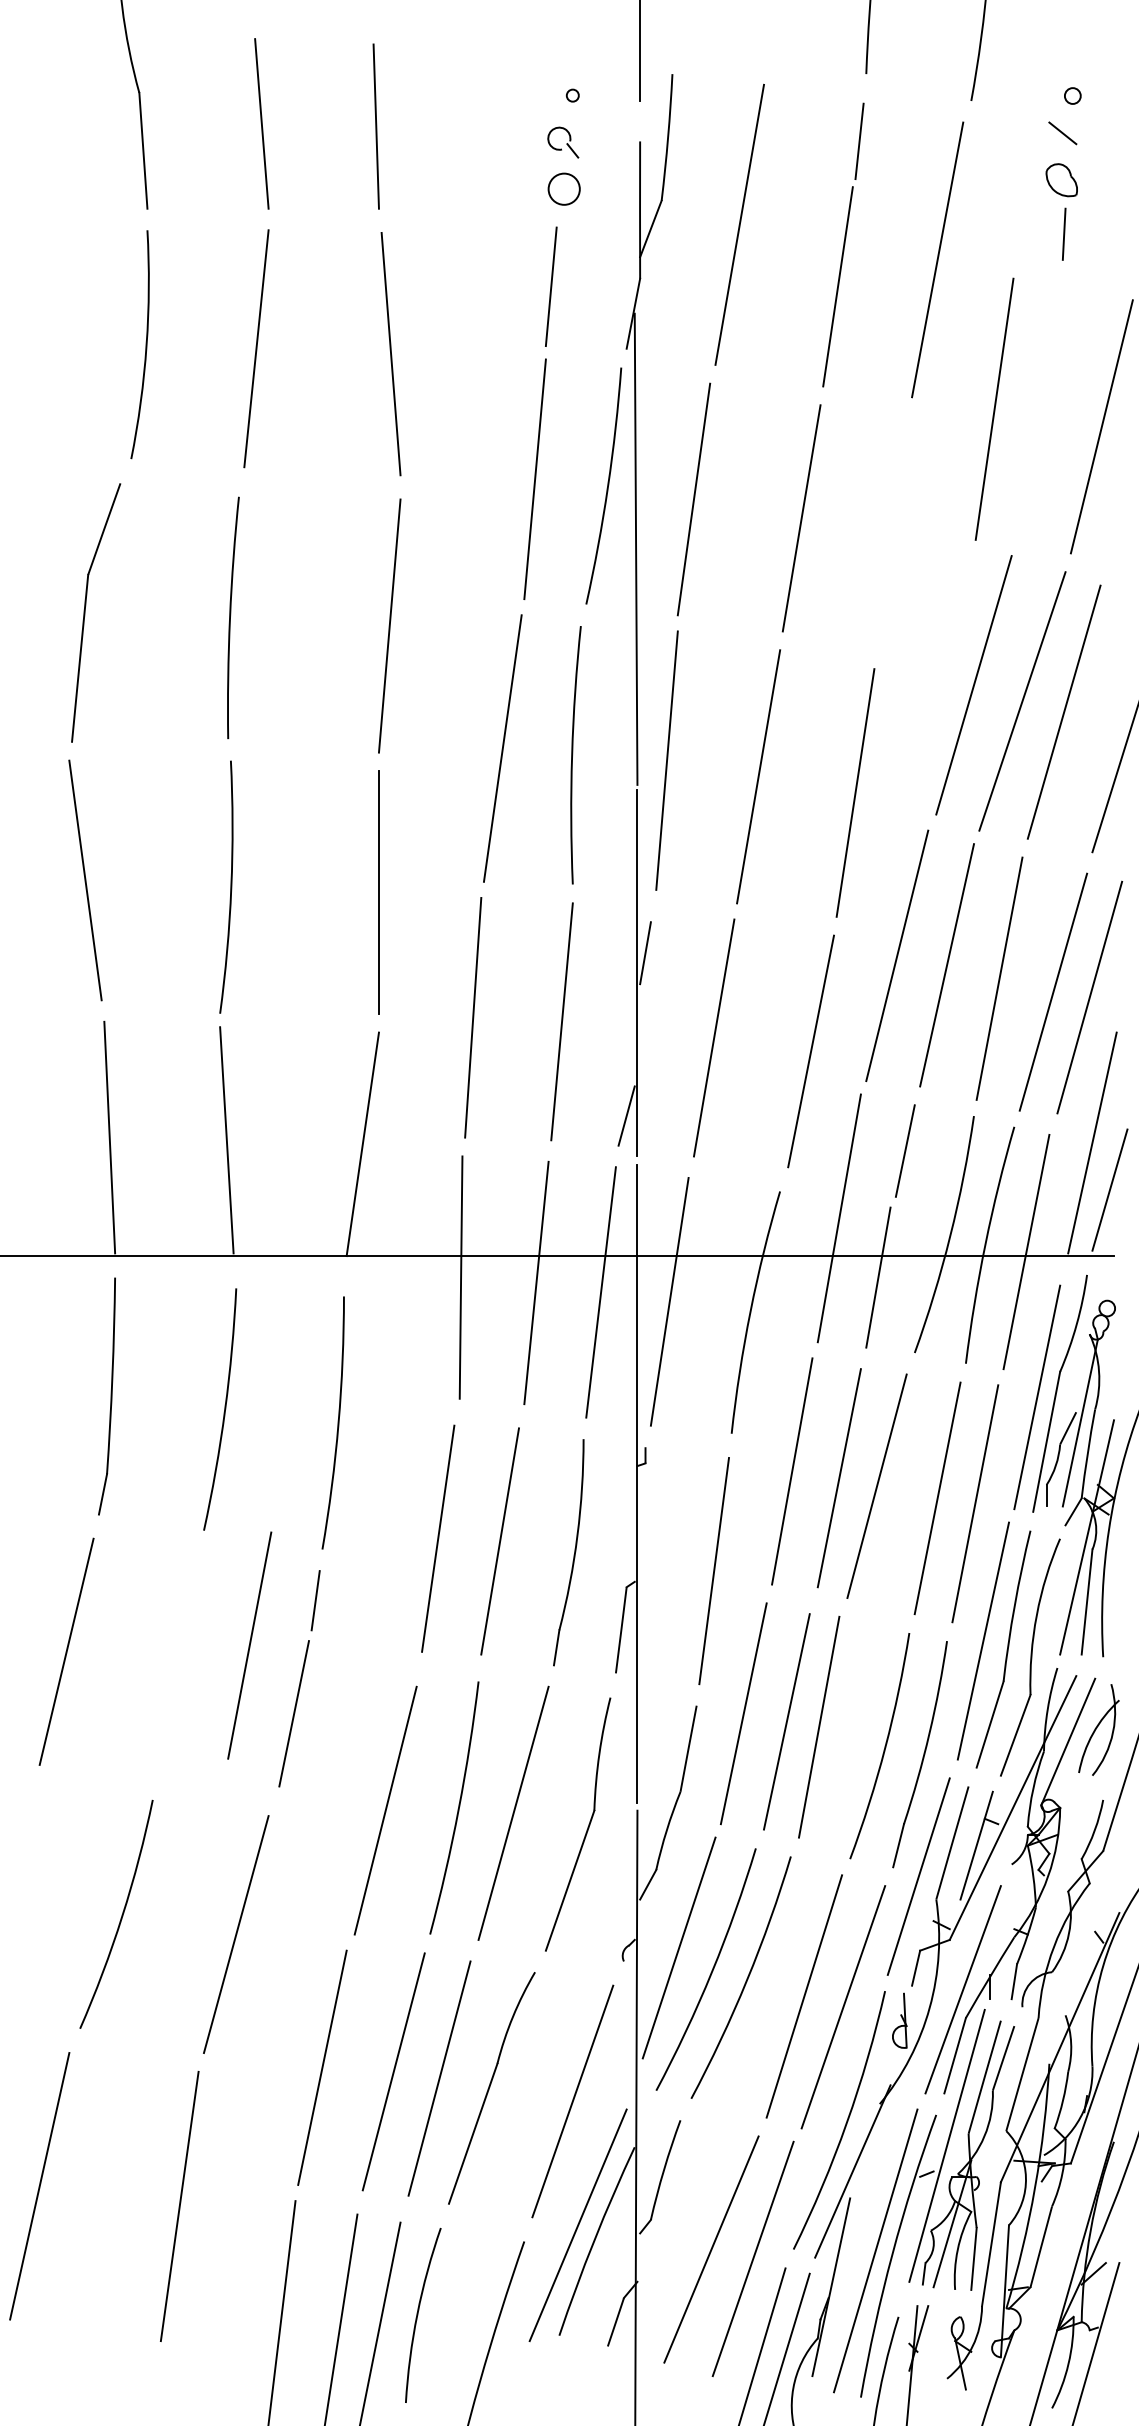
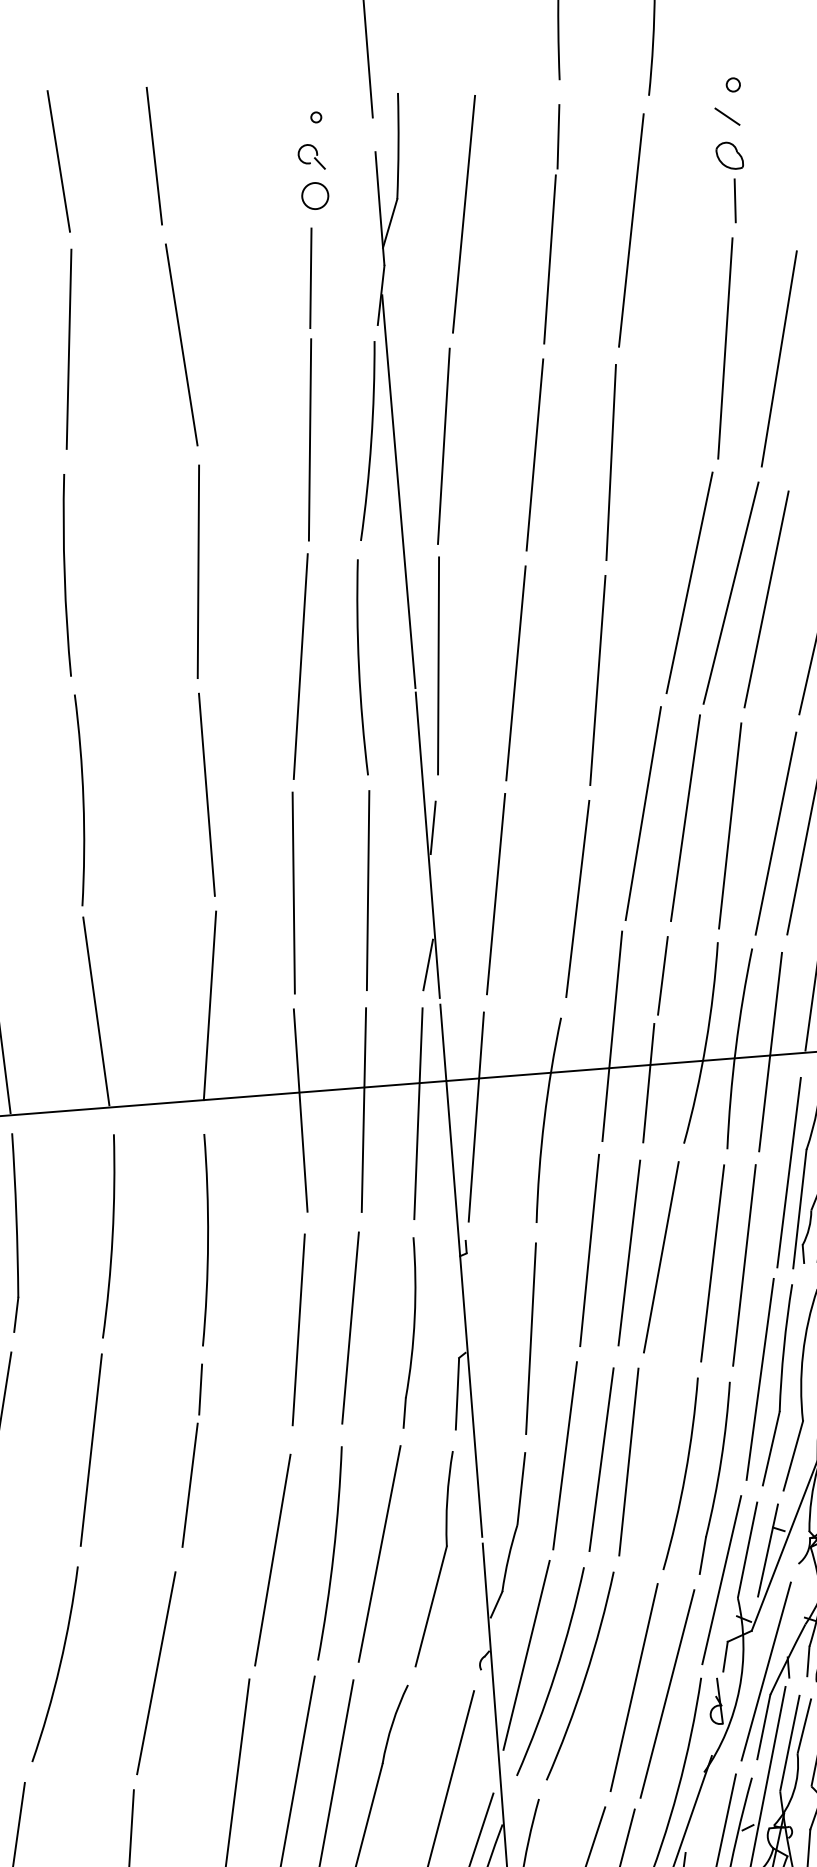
line: (994, 408) -> (725, 347), moved
line: (891, 534) -> (610, 462), added
line: (249, 1645) -> (91, 1450), moved

